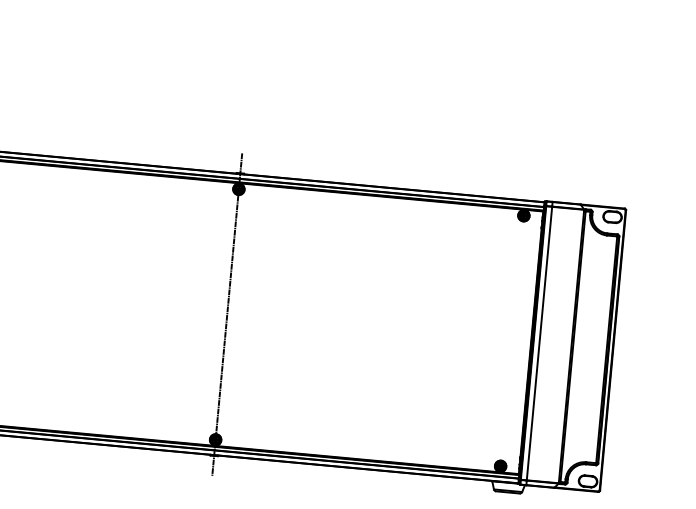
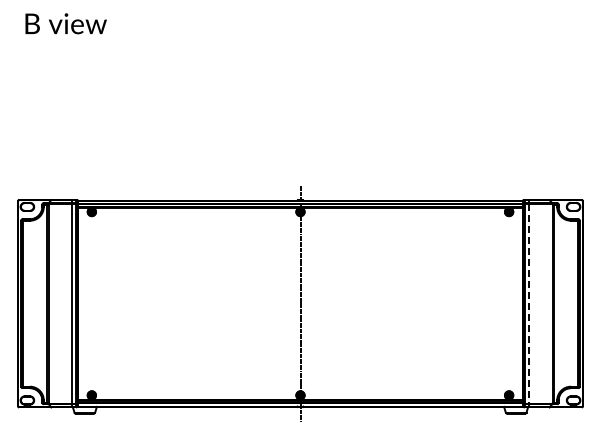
line: (539, 344) -> (529, 304), solid -> dashed

